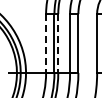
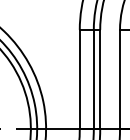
line: (46, 44) -> (80, 80), dashed -> solid
line: (58, 44) -> (100, 80), dashed -> solid

